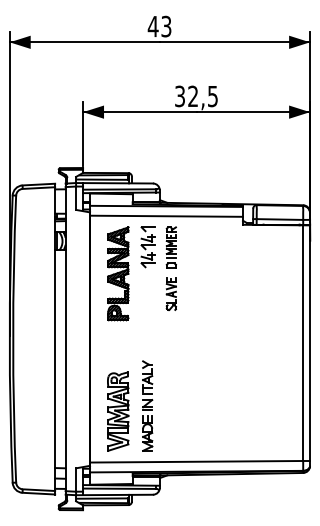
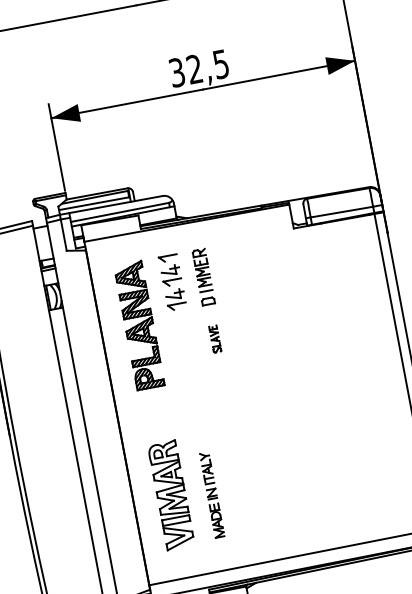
line: (166, 215) -> (189, 235), removed
part: (170, 293) -> (214, 338), size x0.6
part: (147, 405) -> (211, 494), size x0.7
part: (118, 411) -> (171, 495), moved

